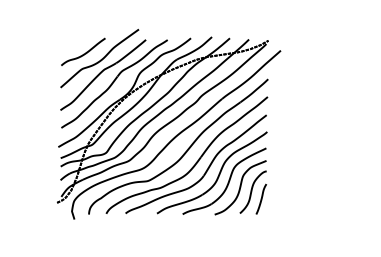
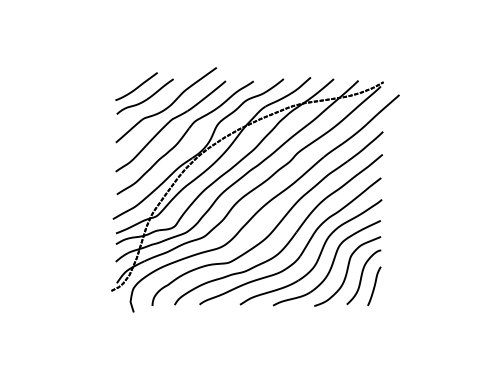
curve: (77, 44) -> (137, 86), added

